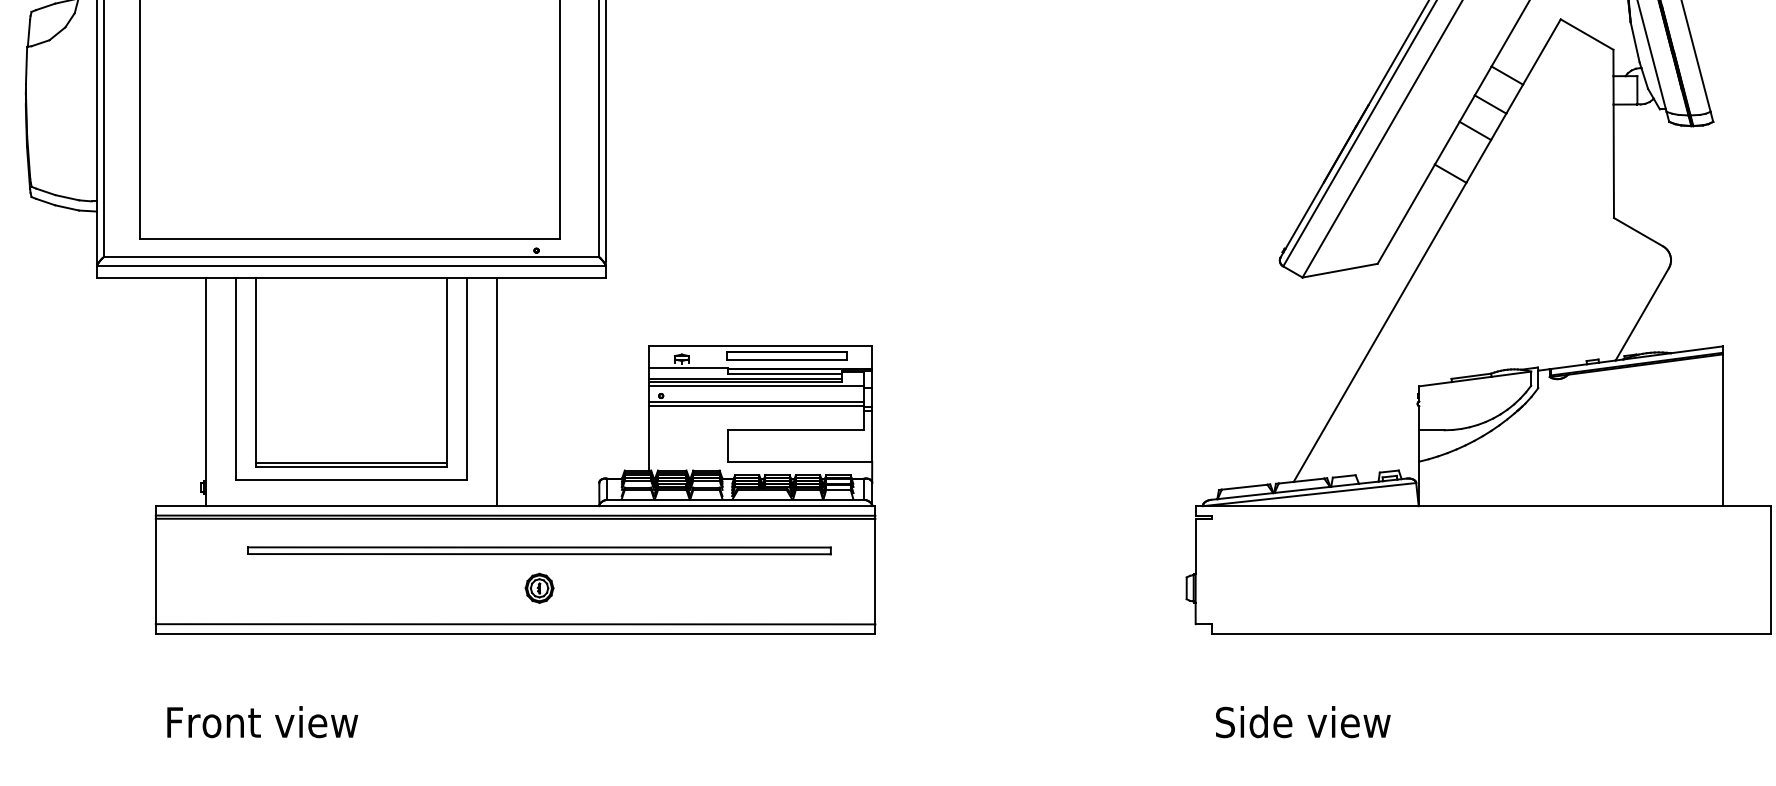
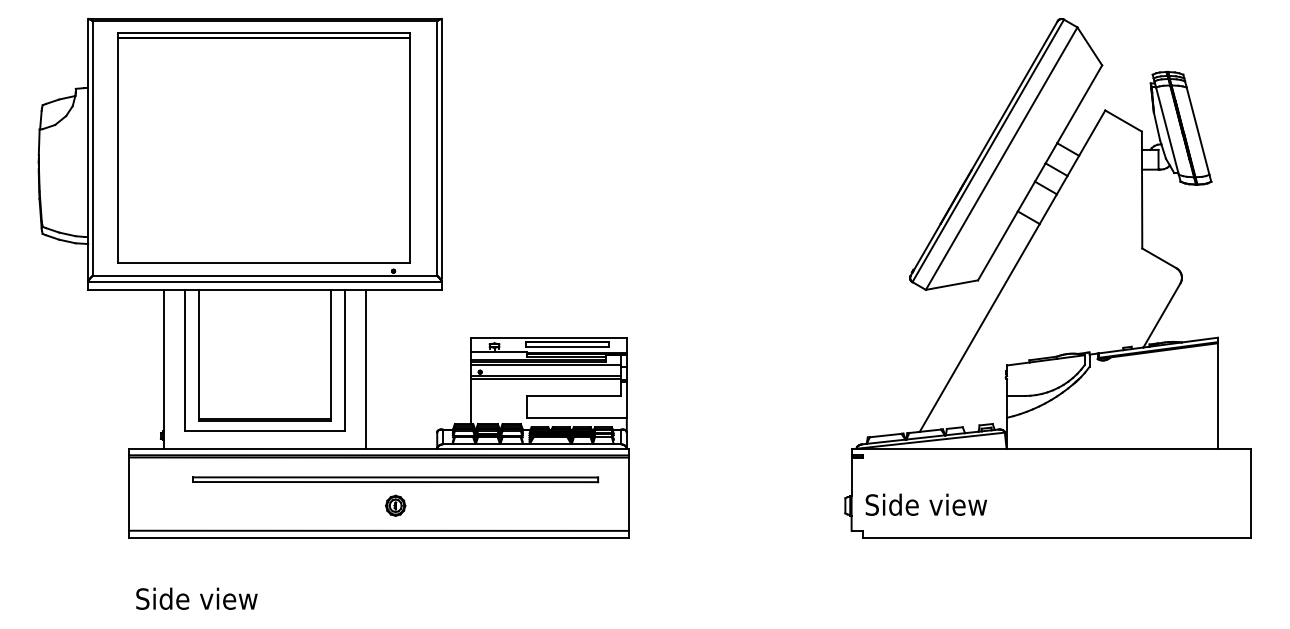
text: (261, 721) -> (202, 598), Front view -> Side view
text: (1302, 721) -> (925, 504), moved

